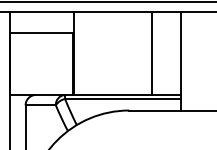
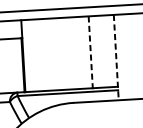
line: (151, 54) -> (90, 53), solid -> dashed
line: (180, 61) -> (115, 57), solid -> dashed

